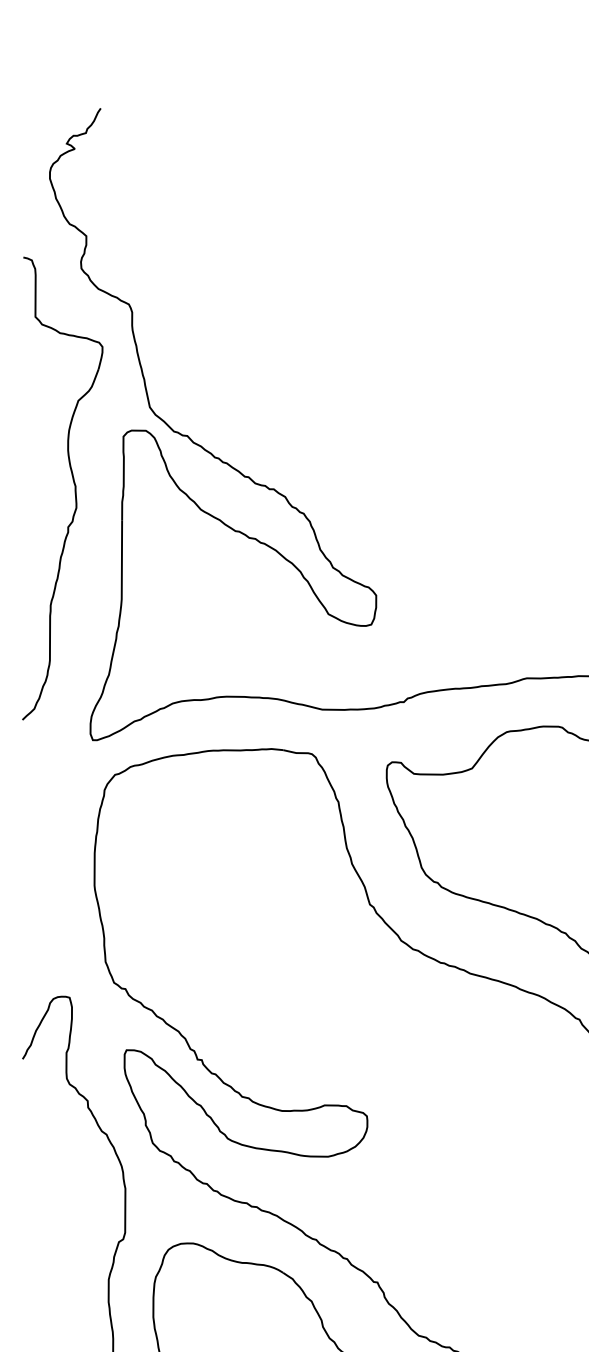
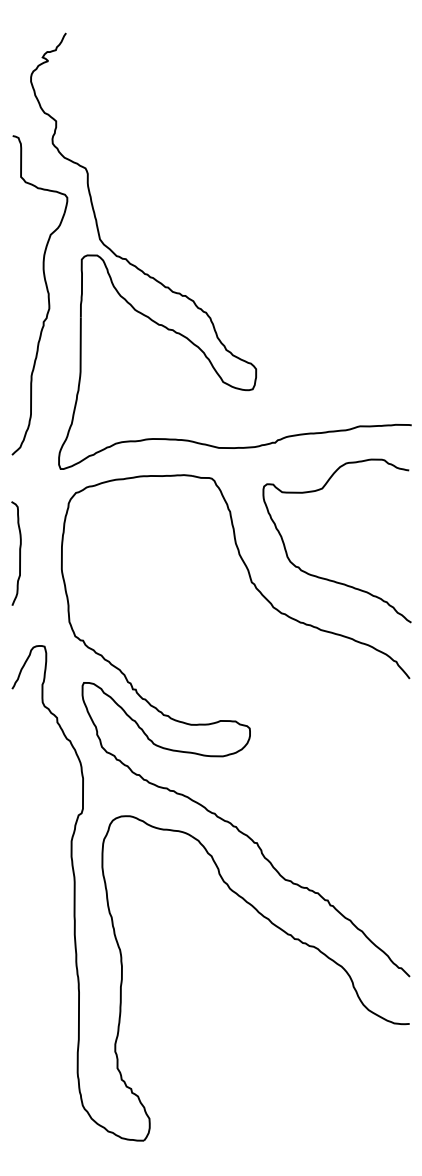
curve: (33, 862) -> (19, 553), added

